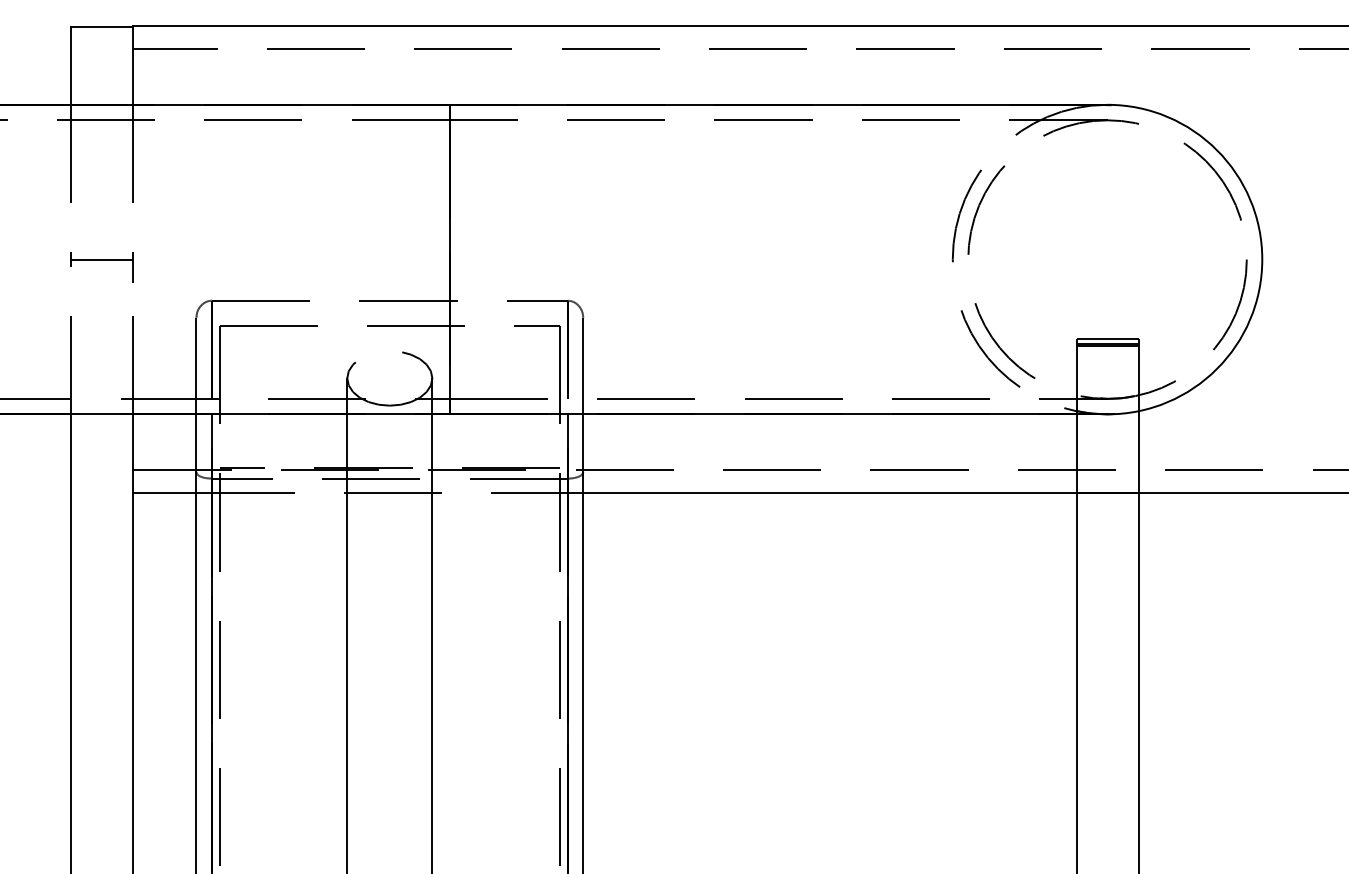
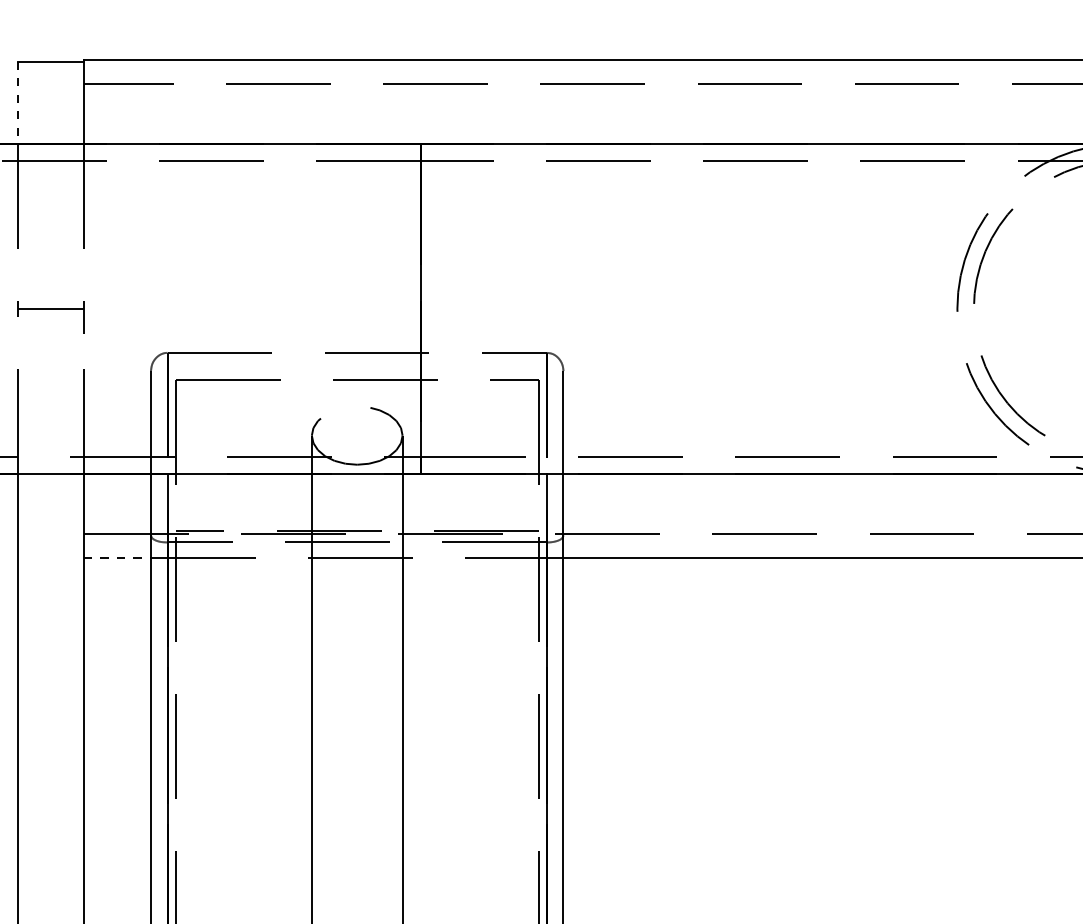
line: (71, 66) -> (17, 103), solid -> dashed
line: (164, 492) -> (117, 557), solid -> dashed

